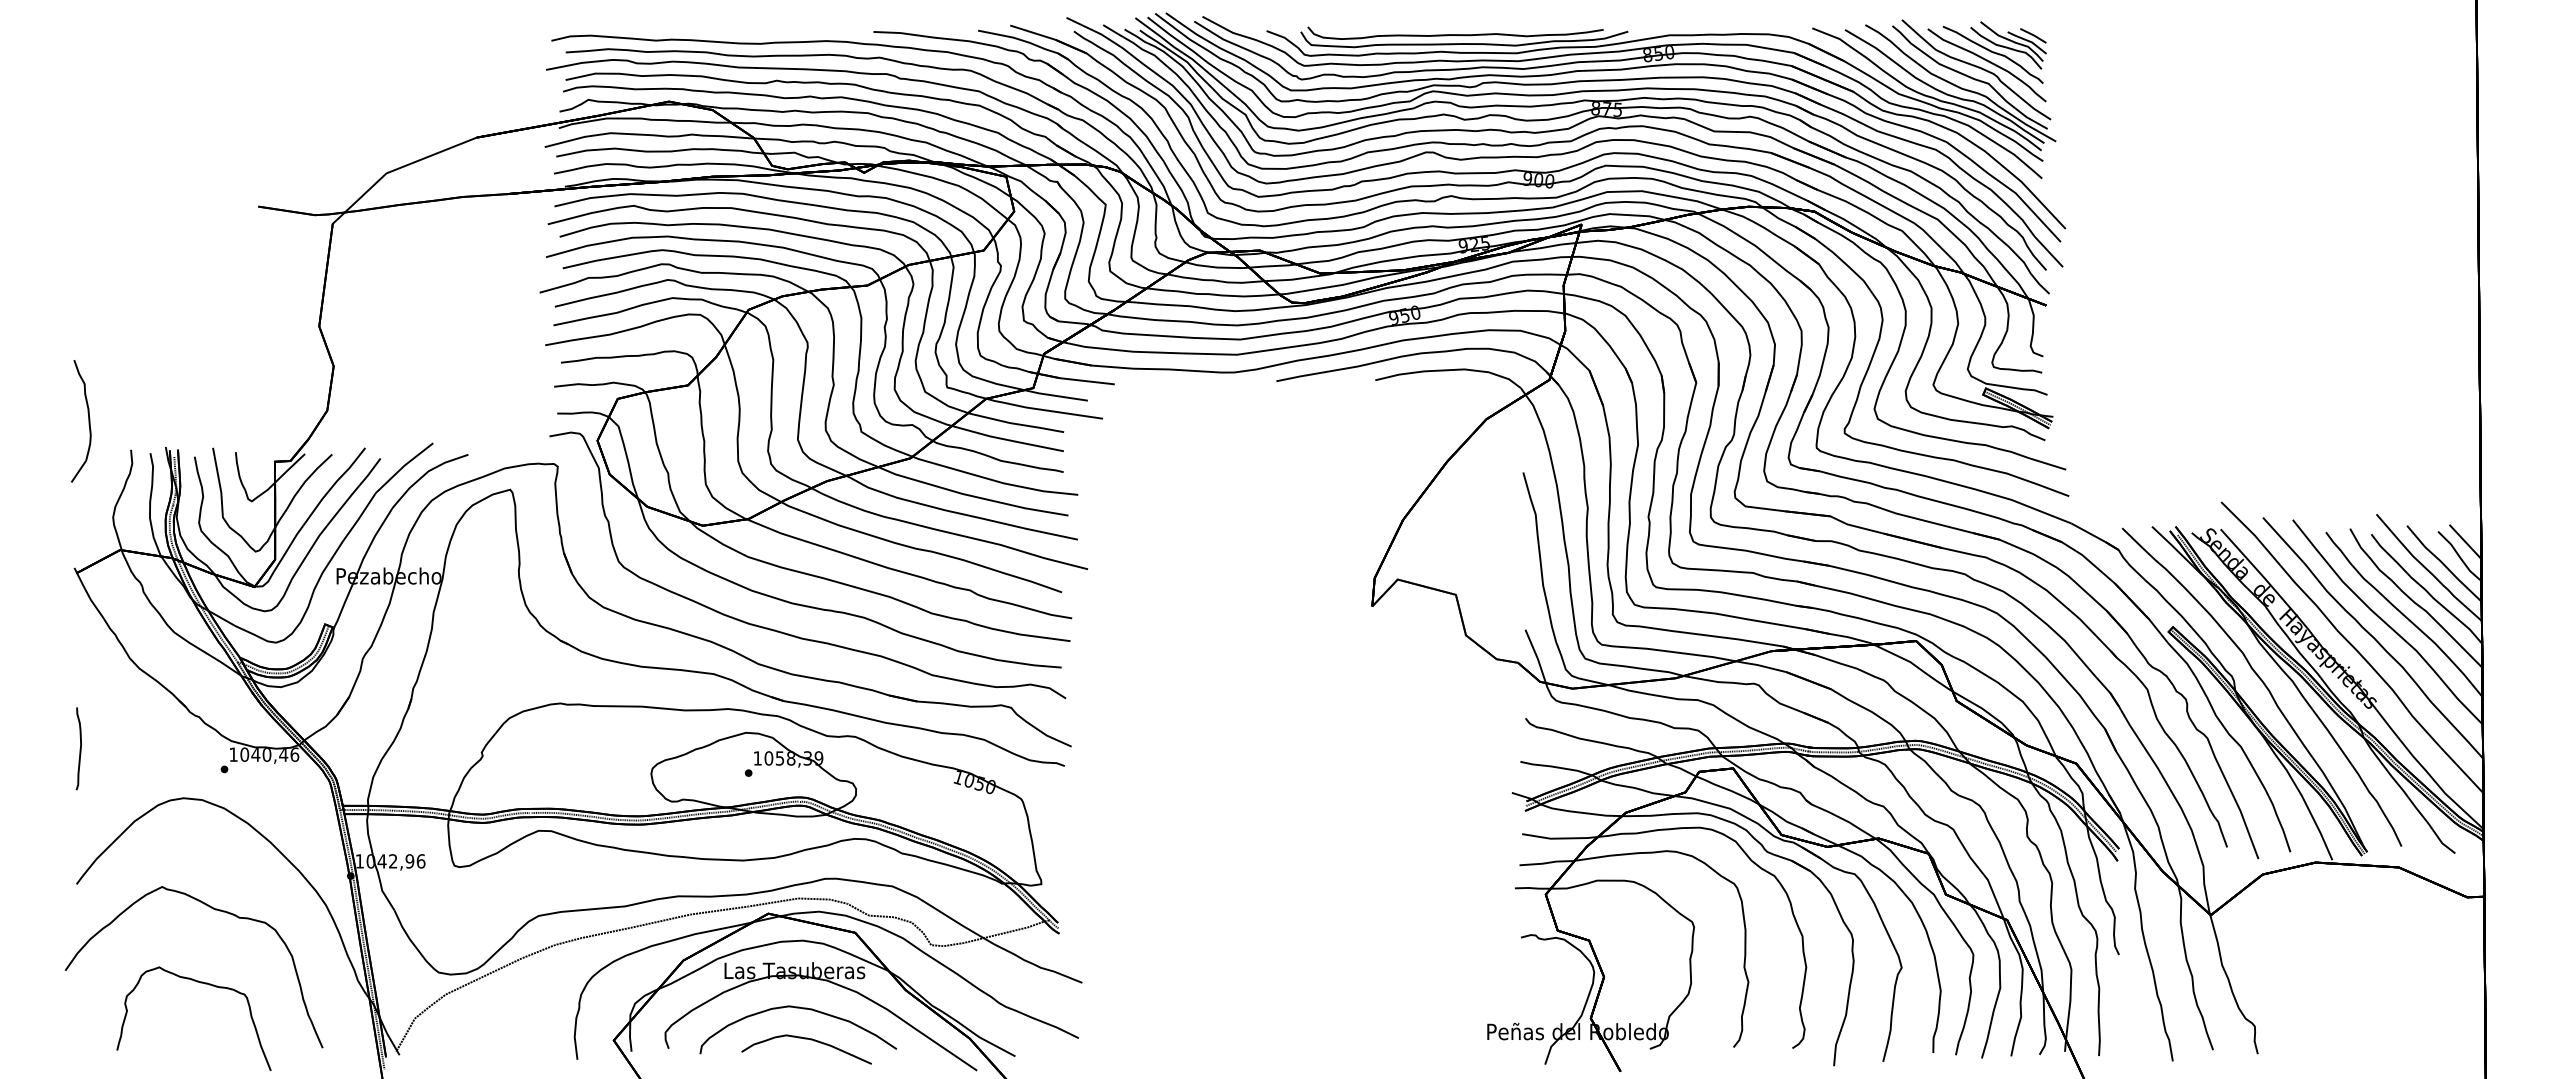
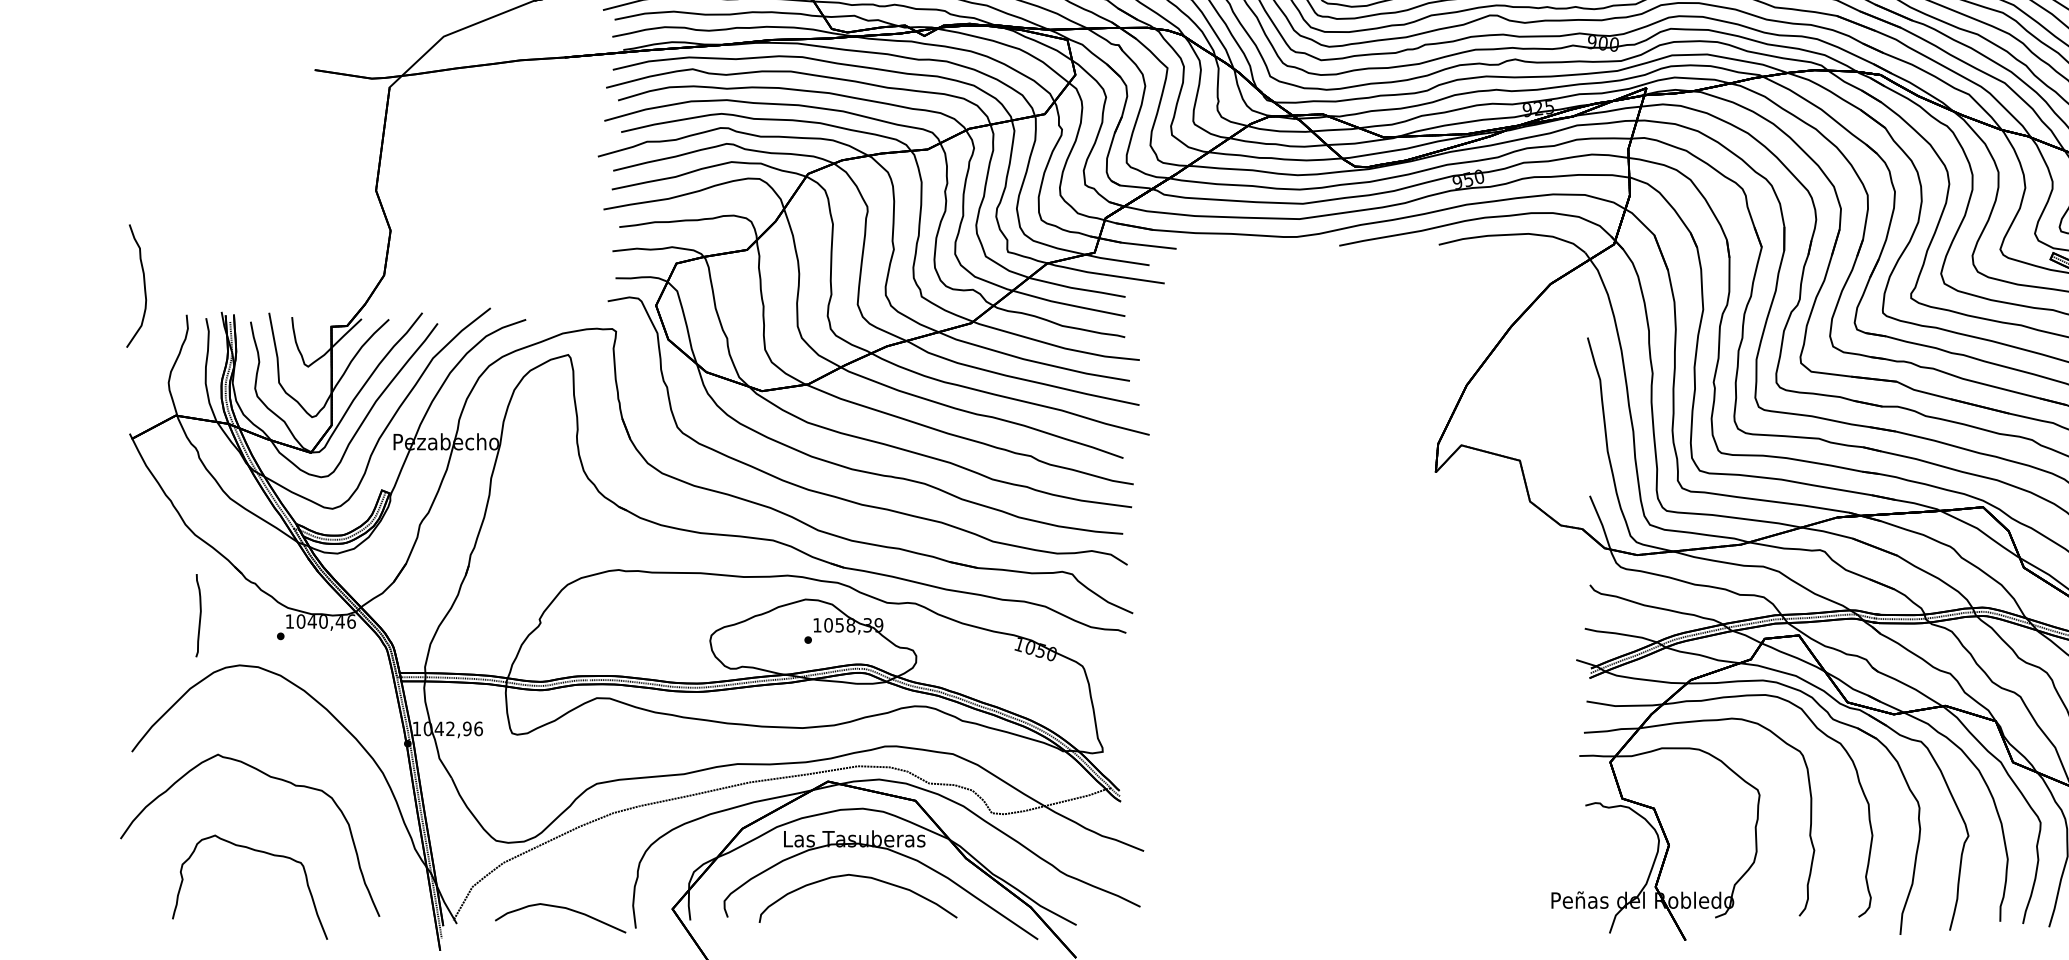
part: (78, 748) -> (198, 615), moved
part: (810, 1040) -> (564, 909), moved

